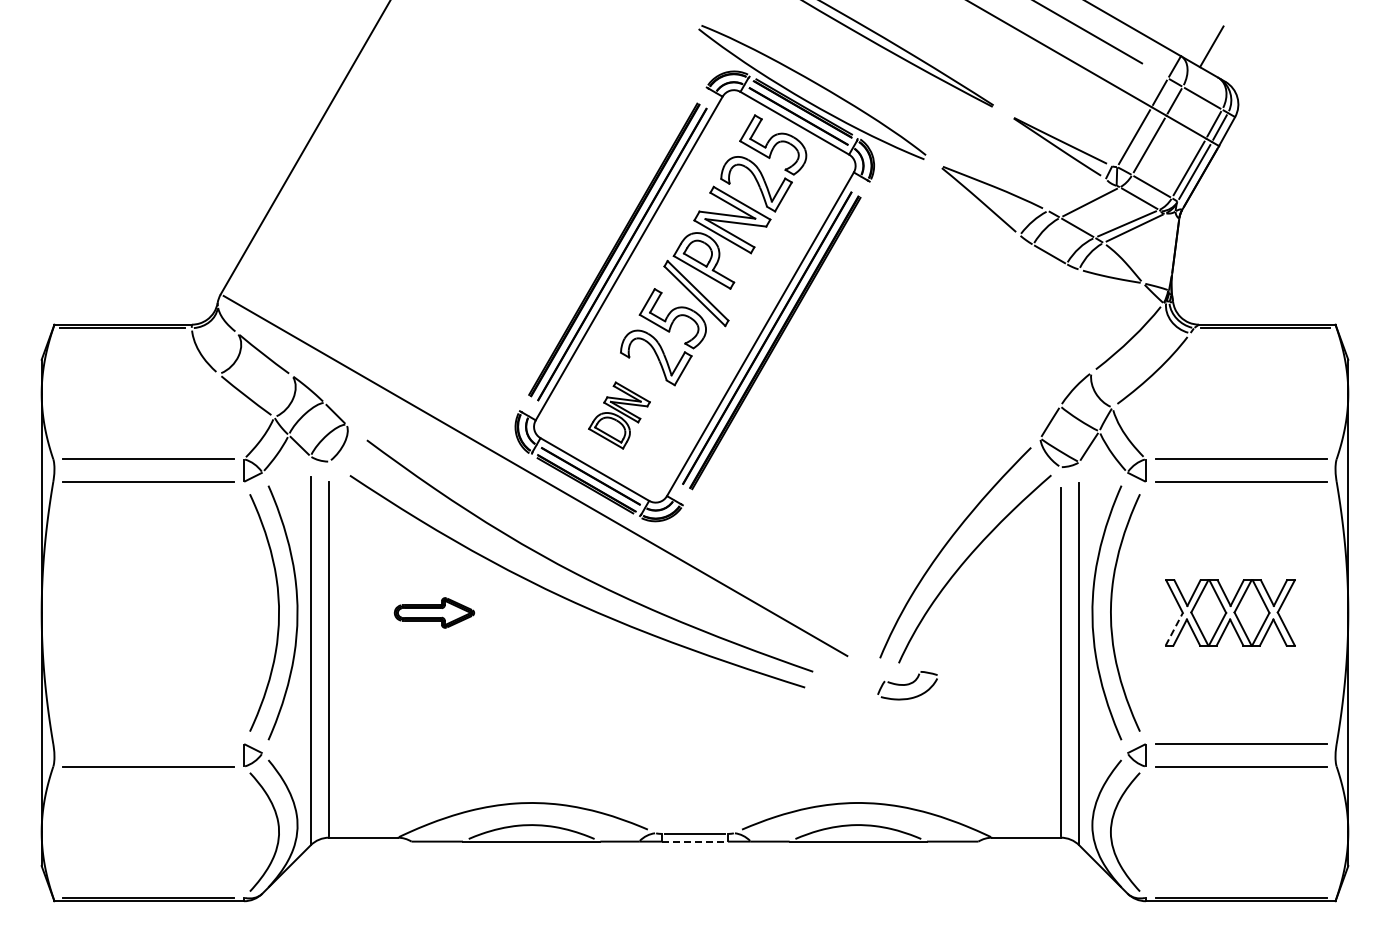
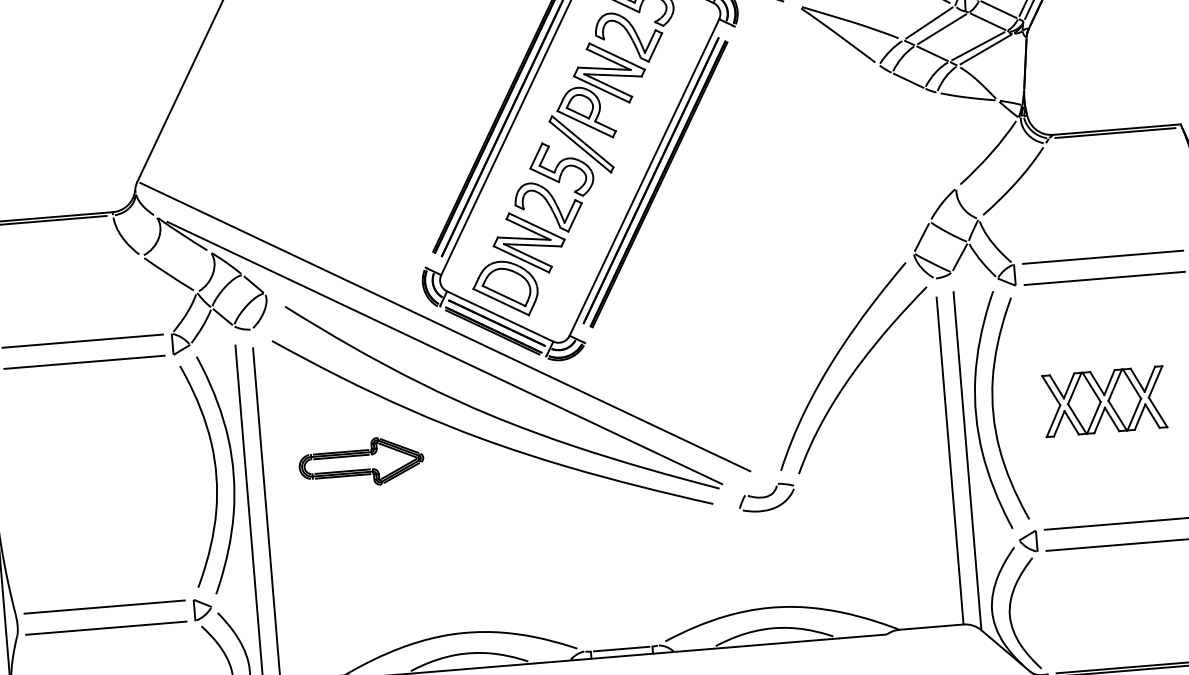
line: (1077, 194) -> (929, 22), added
part: (619, 415) -> (519, 264), size x1.67
line: (532, 503) -> (444, 353), added
part: (434, 612) -> (361, 462), size x1.67
line: (1174, 628) -> (1053, 420), dashed -> solid
part: (907, 685) -> (766, 497), moved
line: (148, 744) -> (104, 607), added
line: (695, 841) -> (622, 656), dashed -> solid

